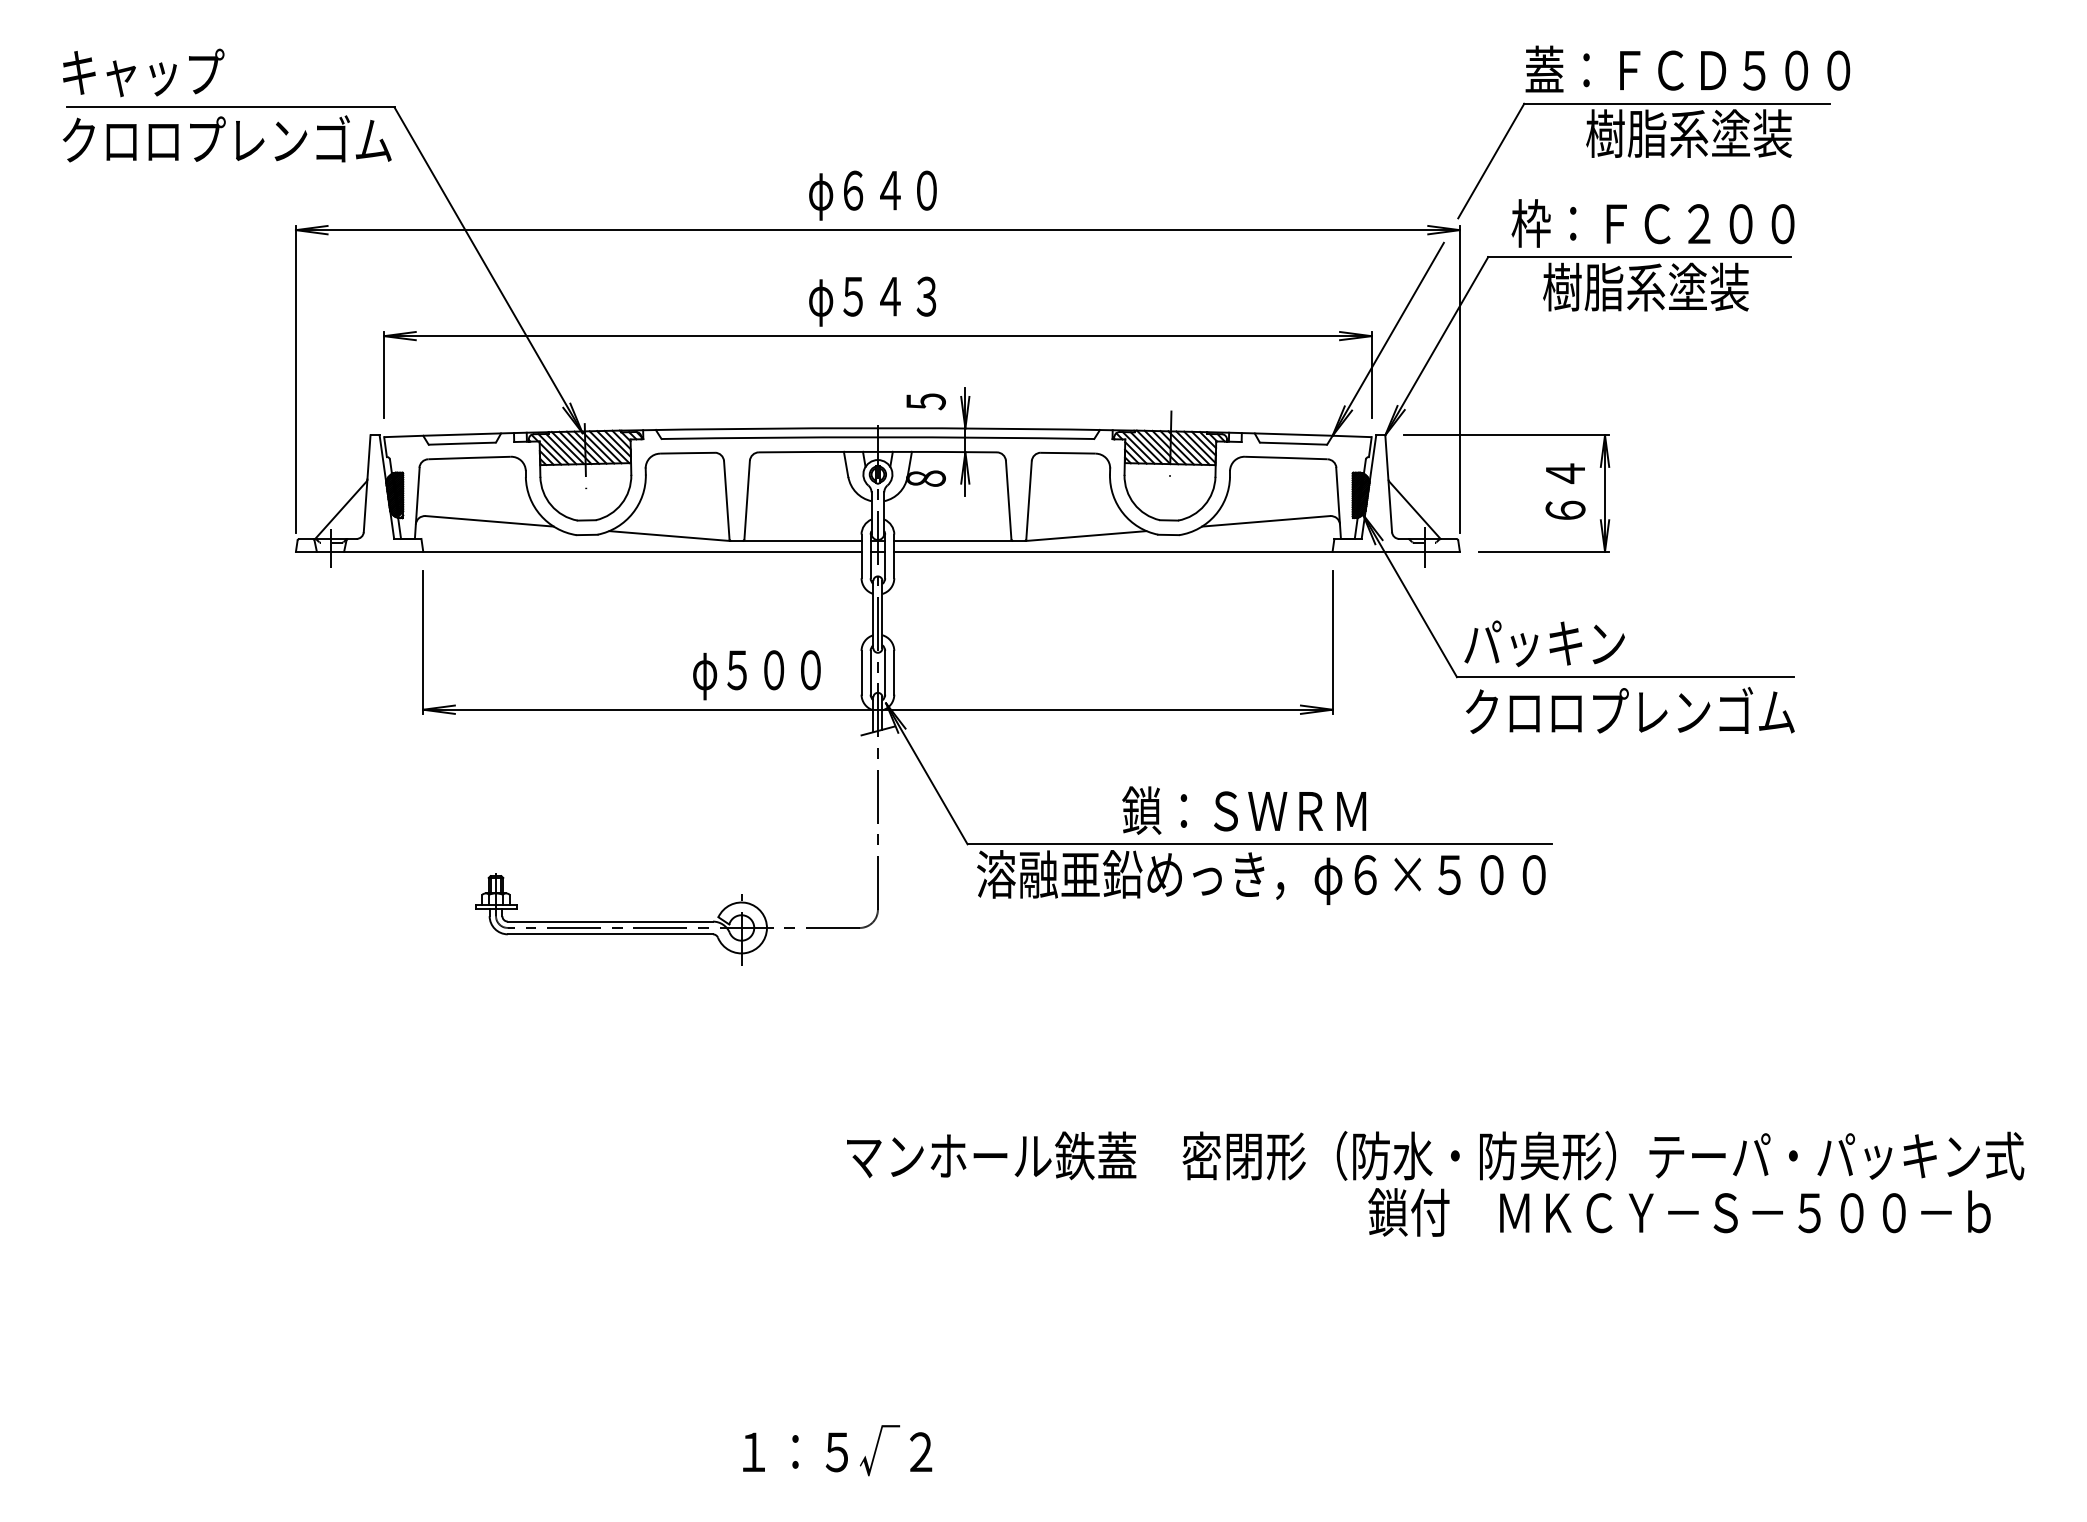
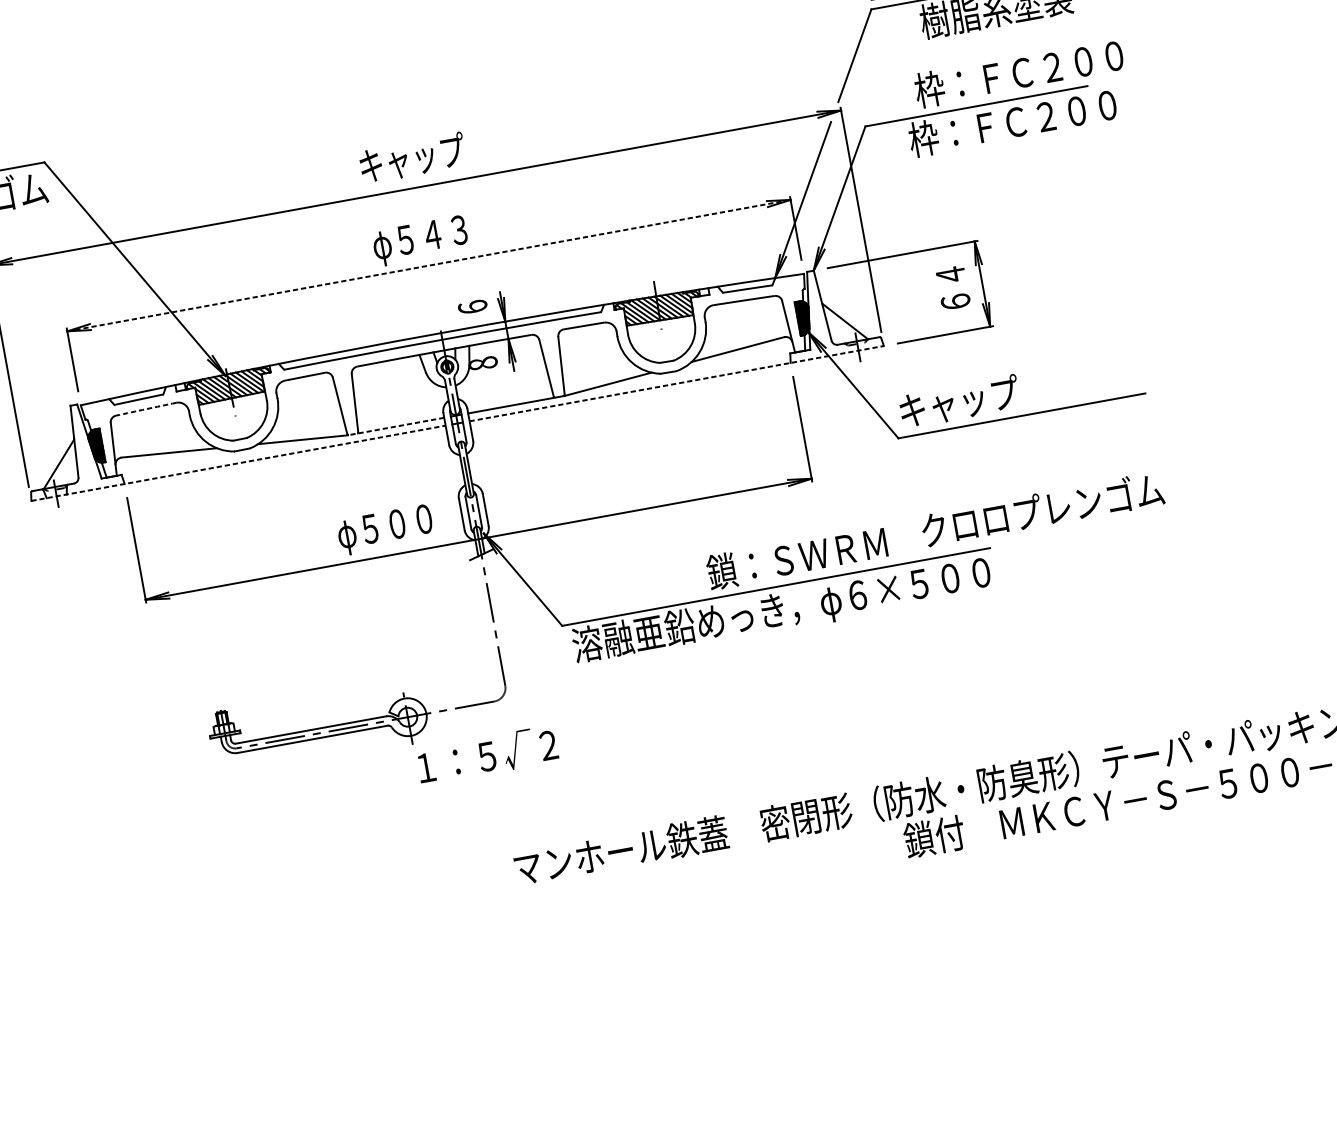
text: (881, 193) -> (412, 160), φ６４０ -> キャップ
text: (1652, 223) -> (1018, 73), moved
text: (1683, 286) -> (1012, 122), 樹脂系塗装 -> 枠：ＦＣ２００
line: (877, 336) -> (428, 265), solid -> dashed
text: (925, 401) -> (472, 307), 5 -> 6
arc: (469, 457) -> (145, 408), solid -> dashed
line: (795, 540) -> (395, 426), solid -> dashed
line: (578, 551) -> (238, 463), solid -> dashed
line: (1177, 551) -> (677, 383), solid -> dashed
text: (1545, 643) -> (958, 401), パッキン -> キャップ
text: (1630, 710) -> (1042, 509), moved
text: (1244, 810) -> (797, 557), moved
text: (837, 1450) -> (487, 755), moved

